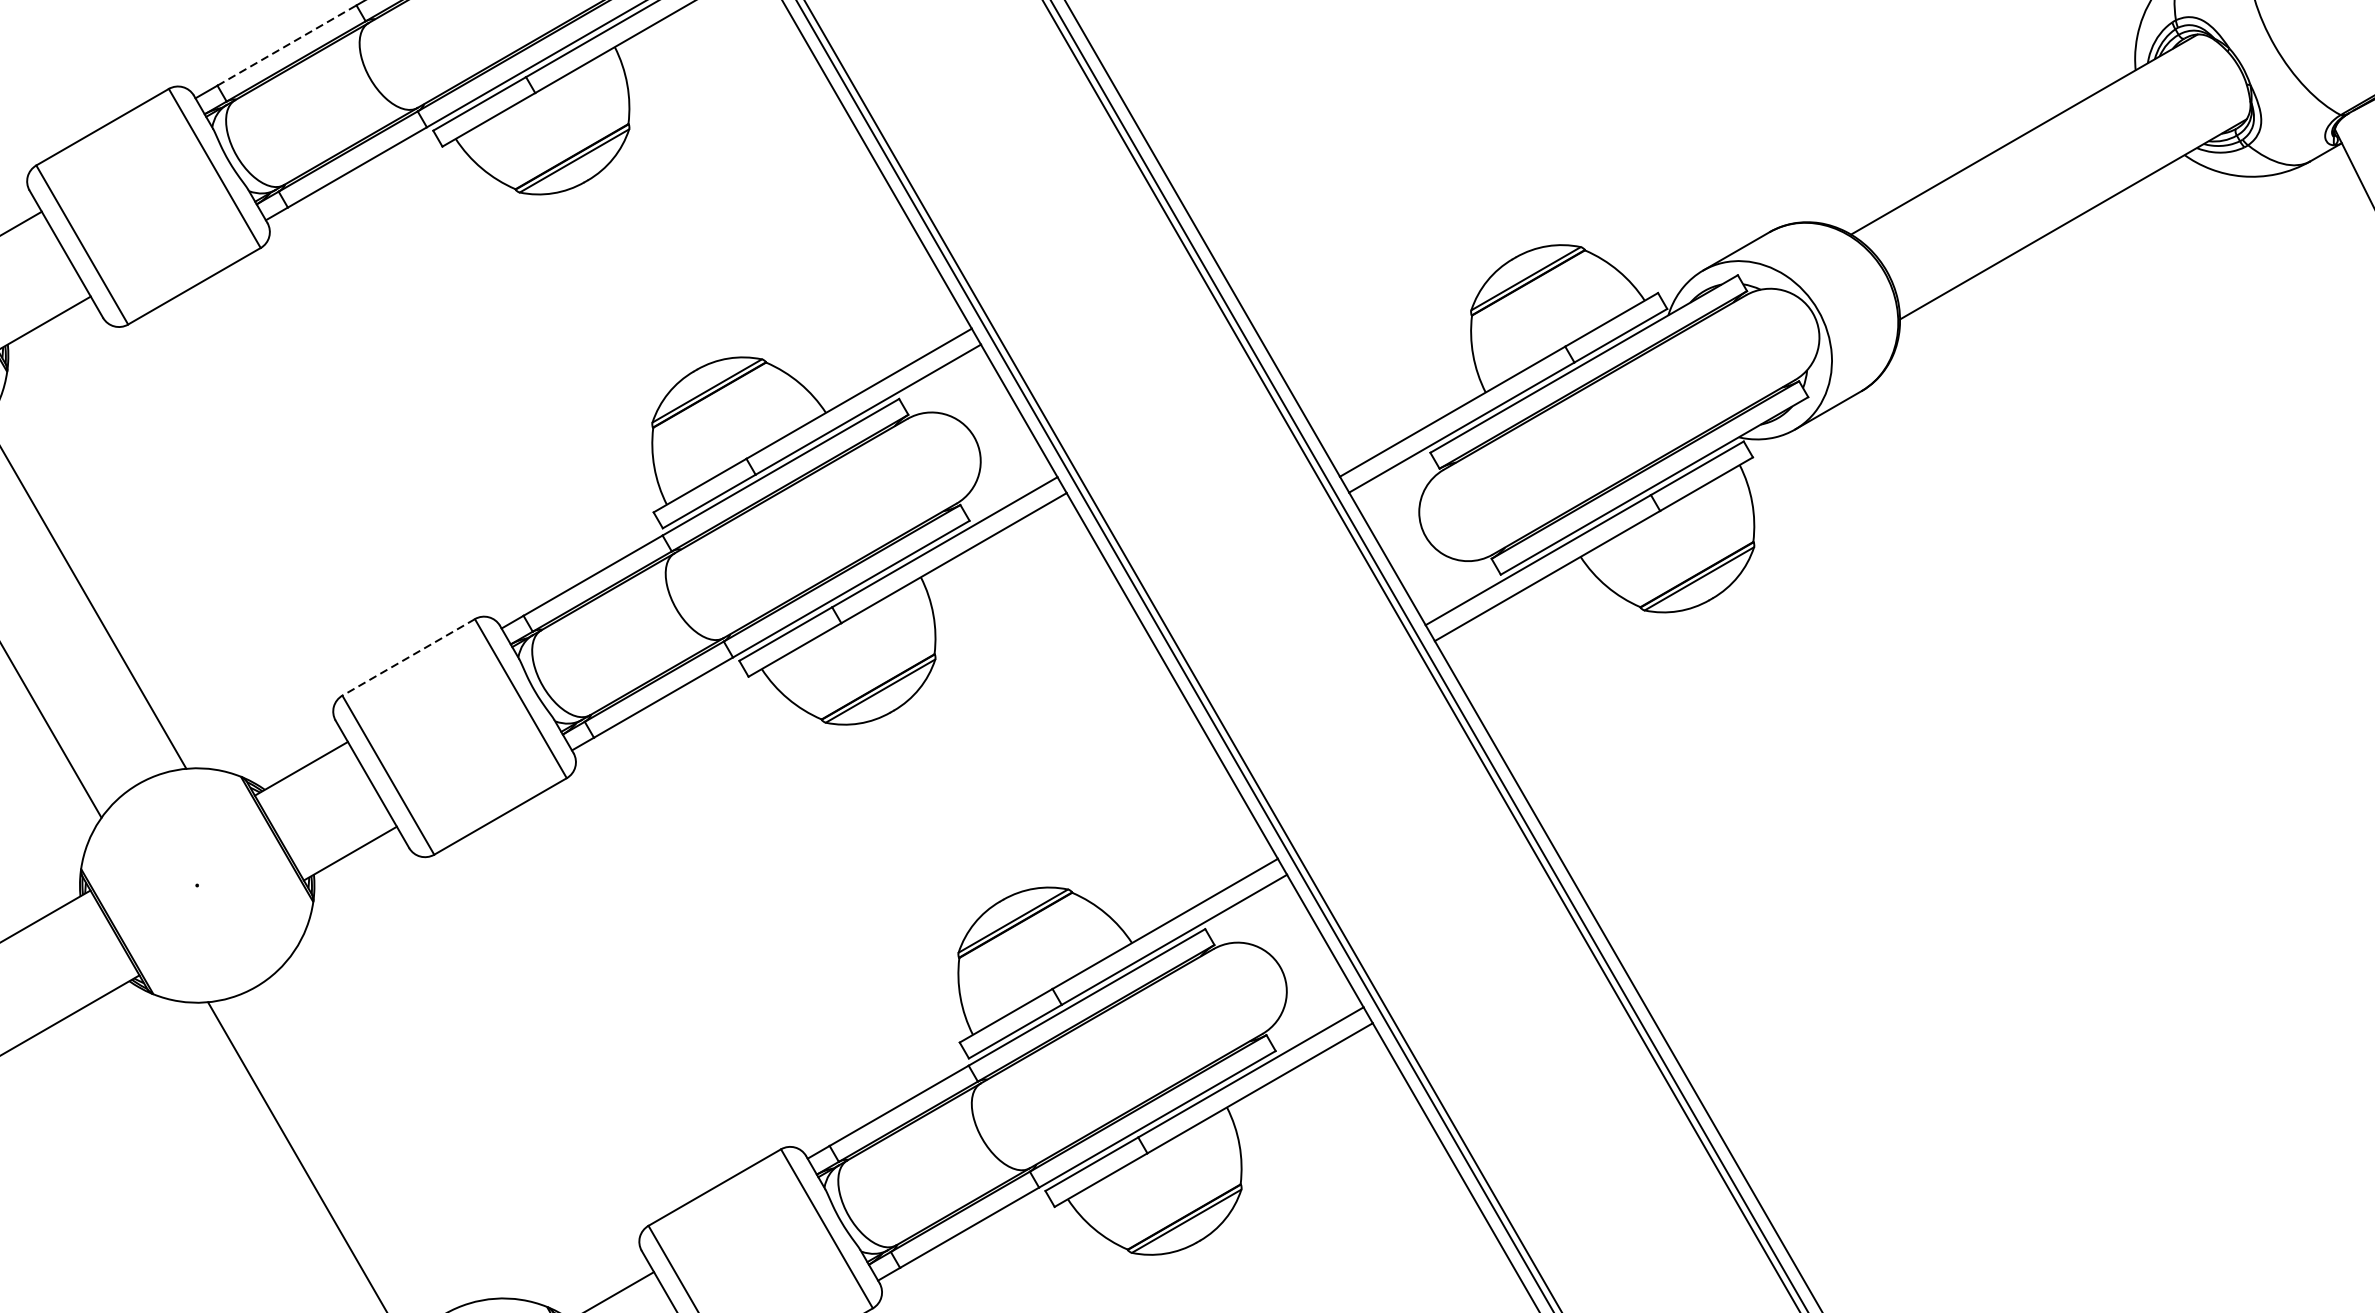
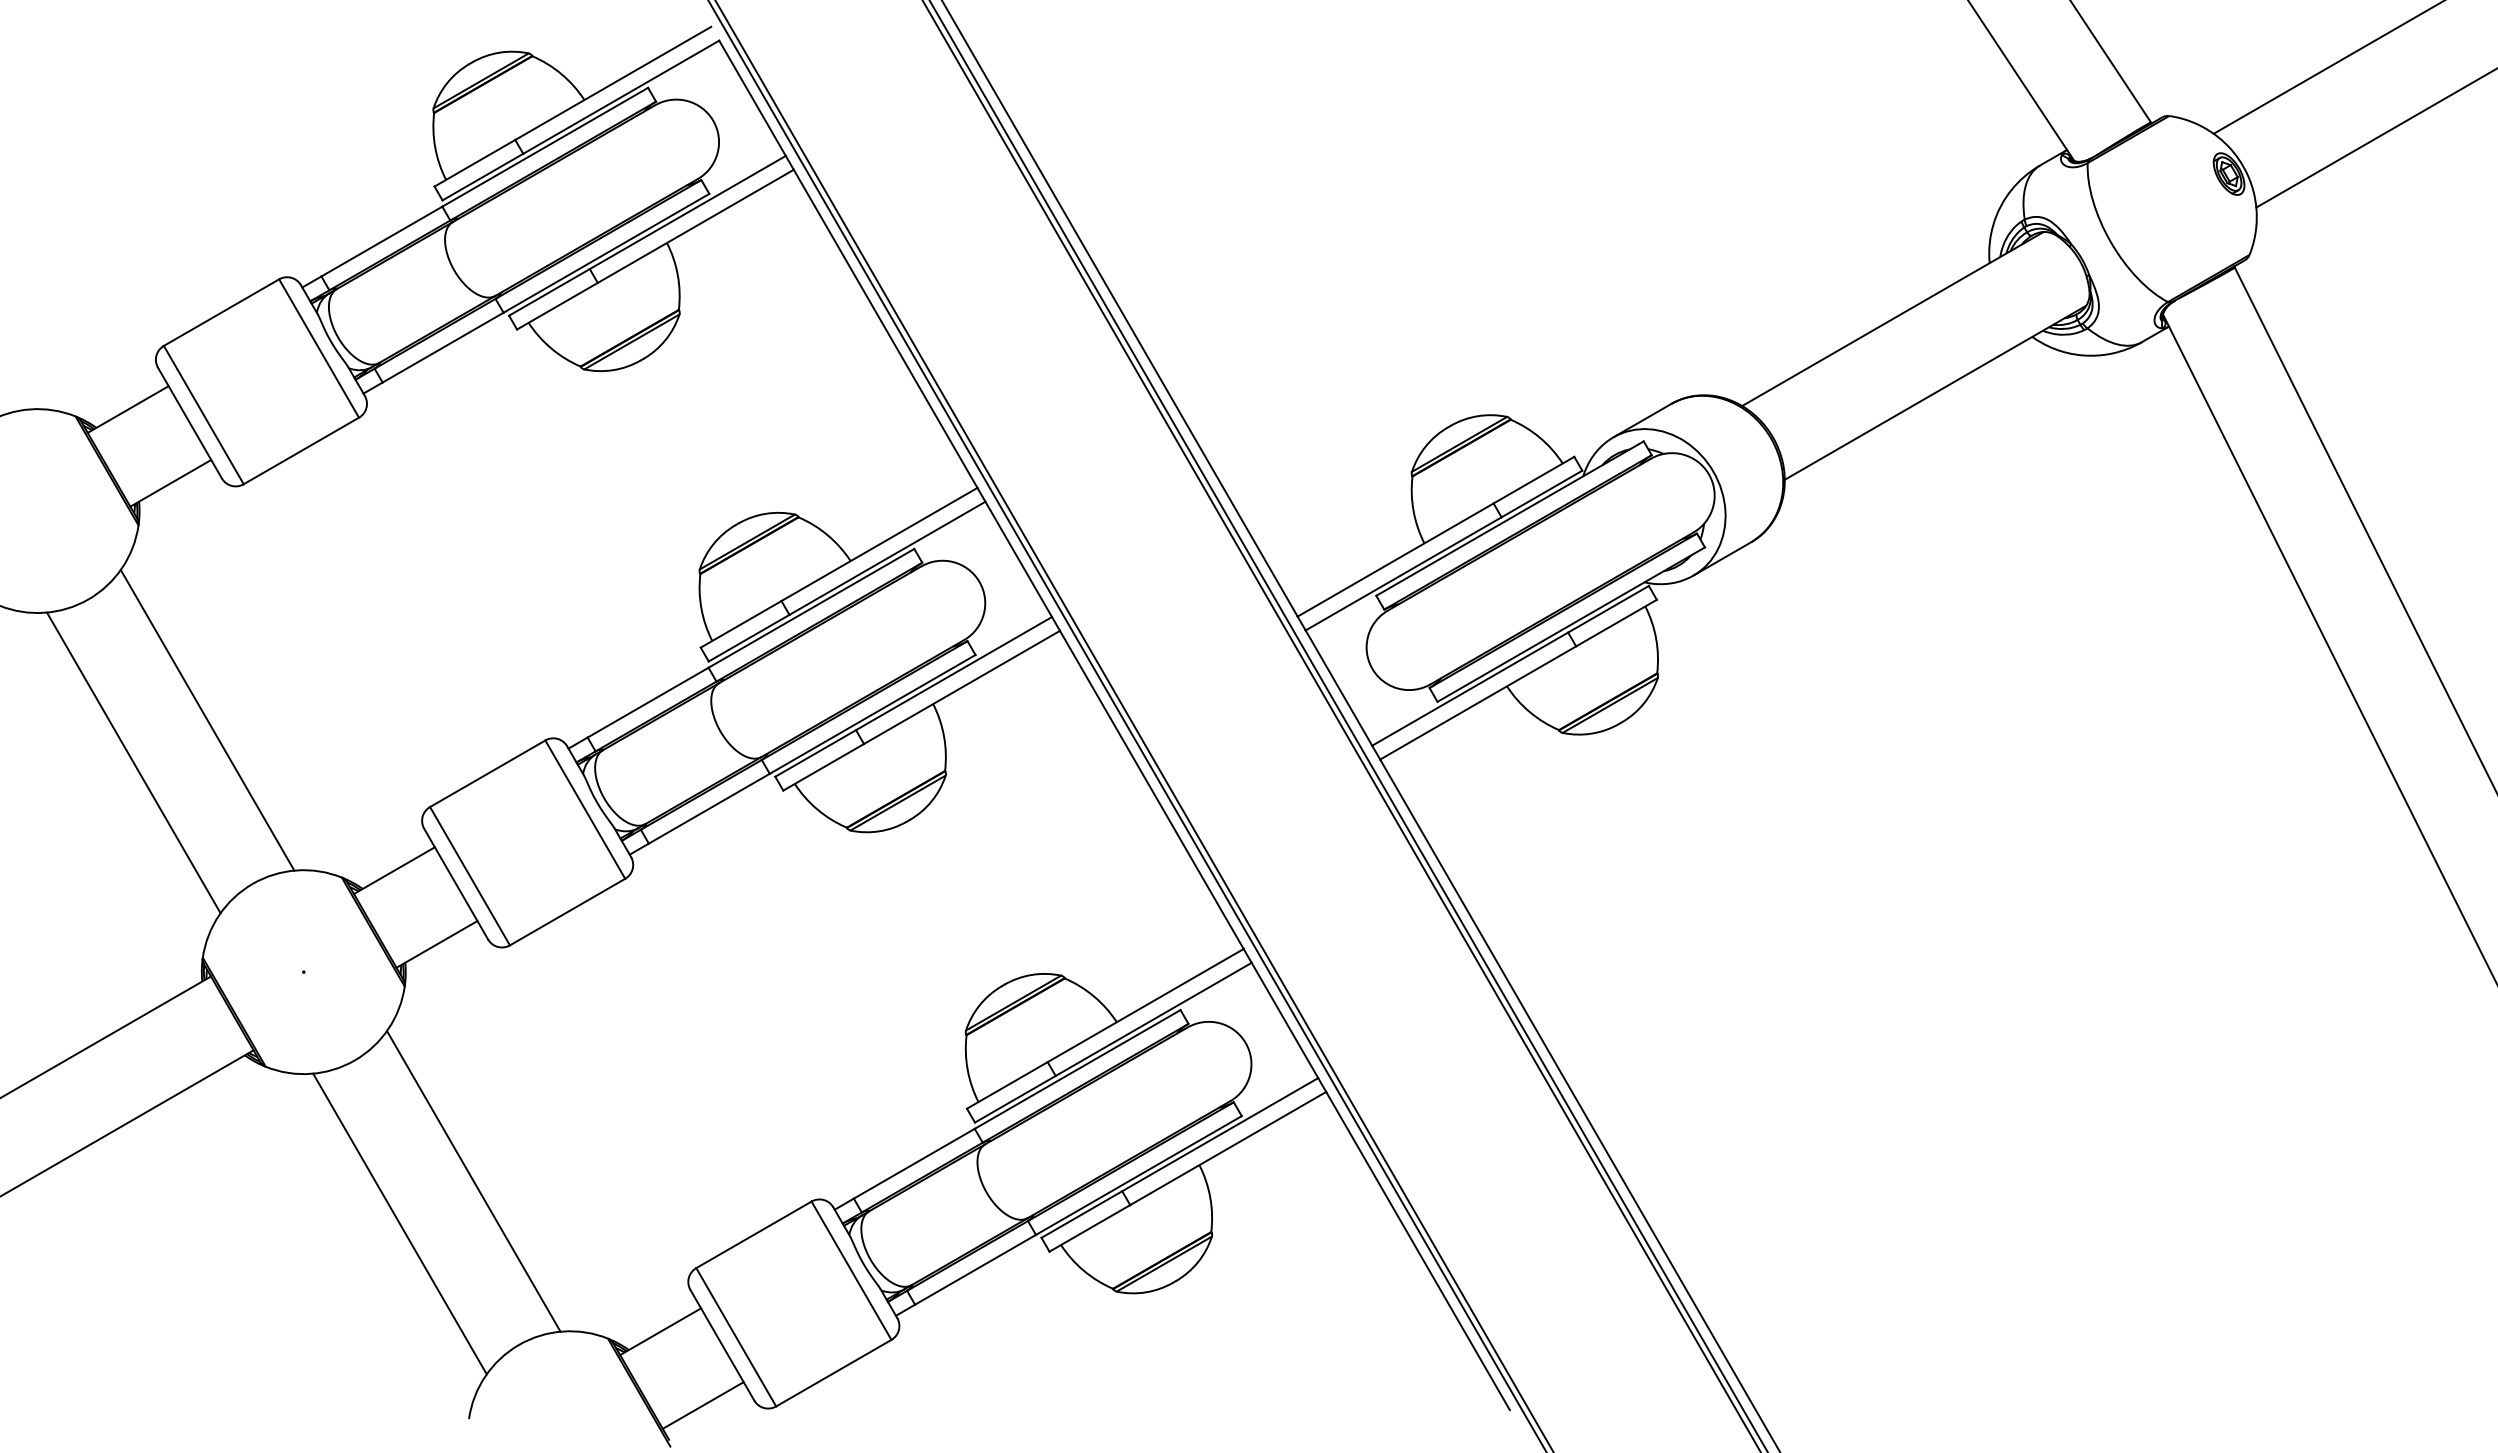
line: (286, 45) -> (381, 241), dashed -> solid
line: (408, 657) -> (487, 773), dashed -> solid
line: (392, 1126) -> (473, 1181), added

